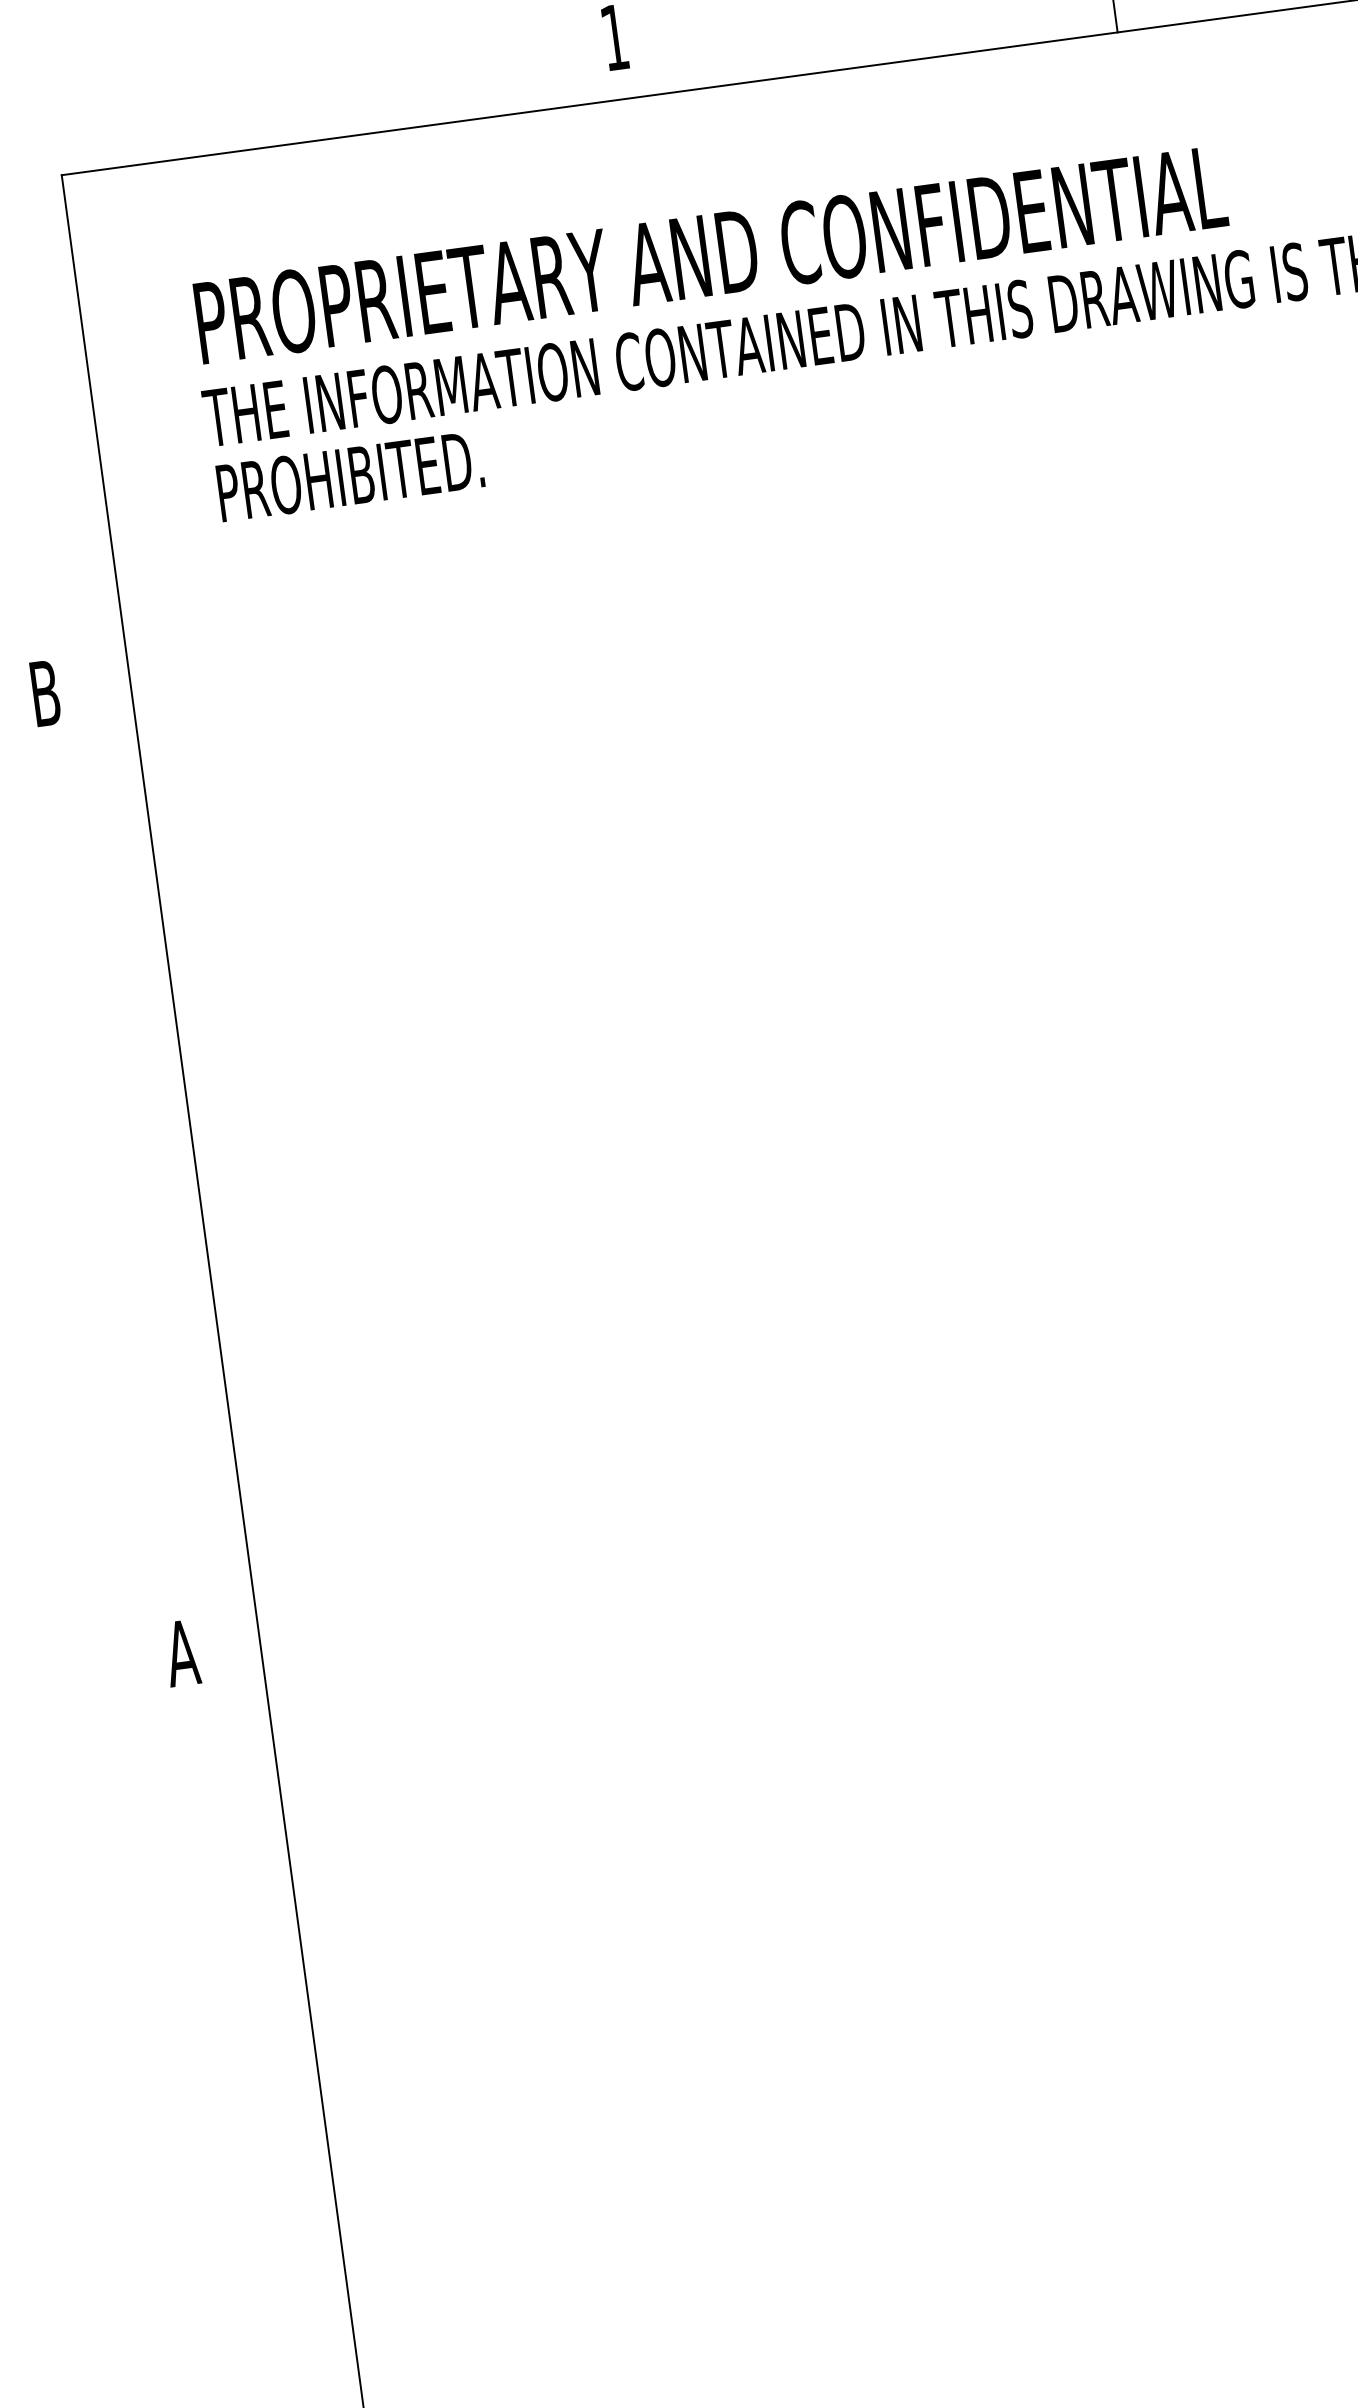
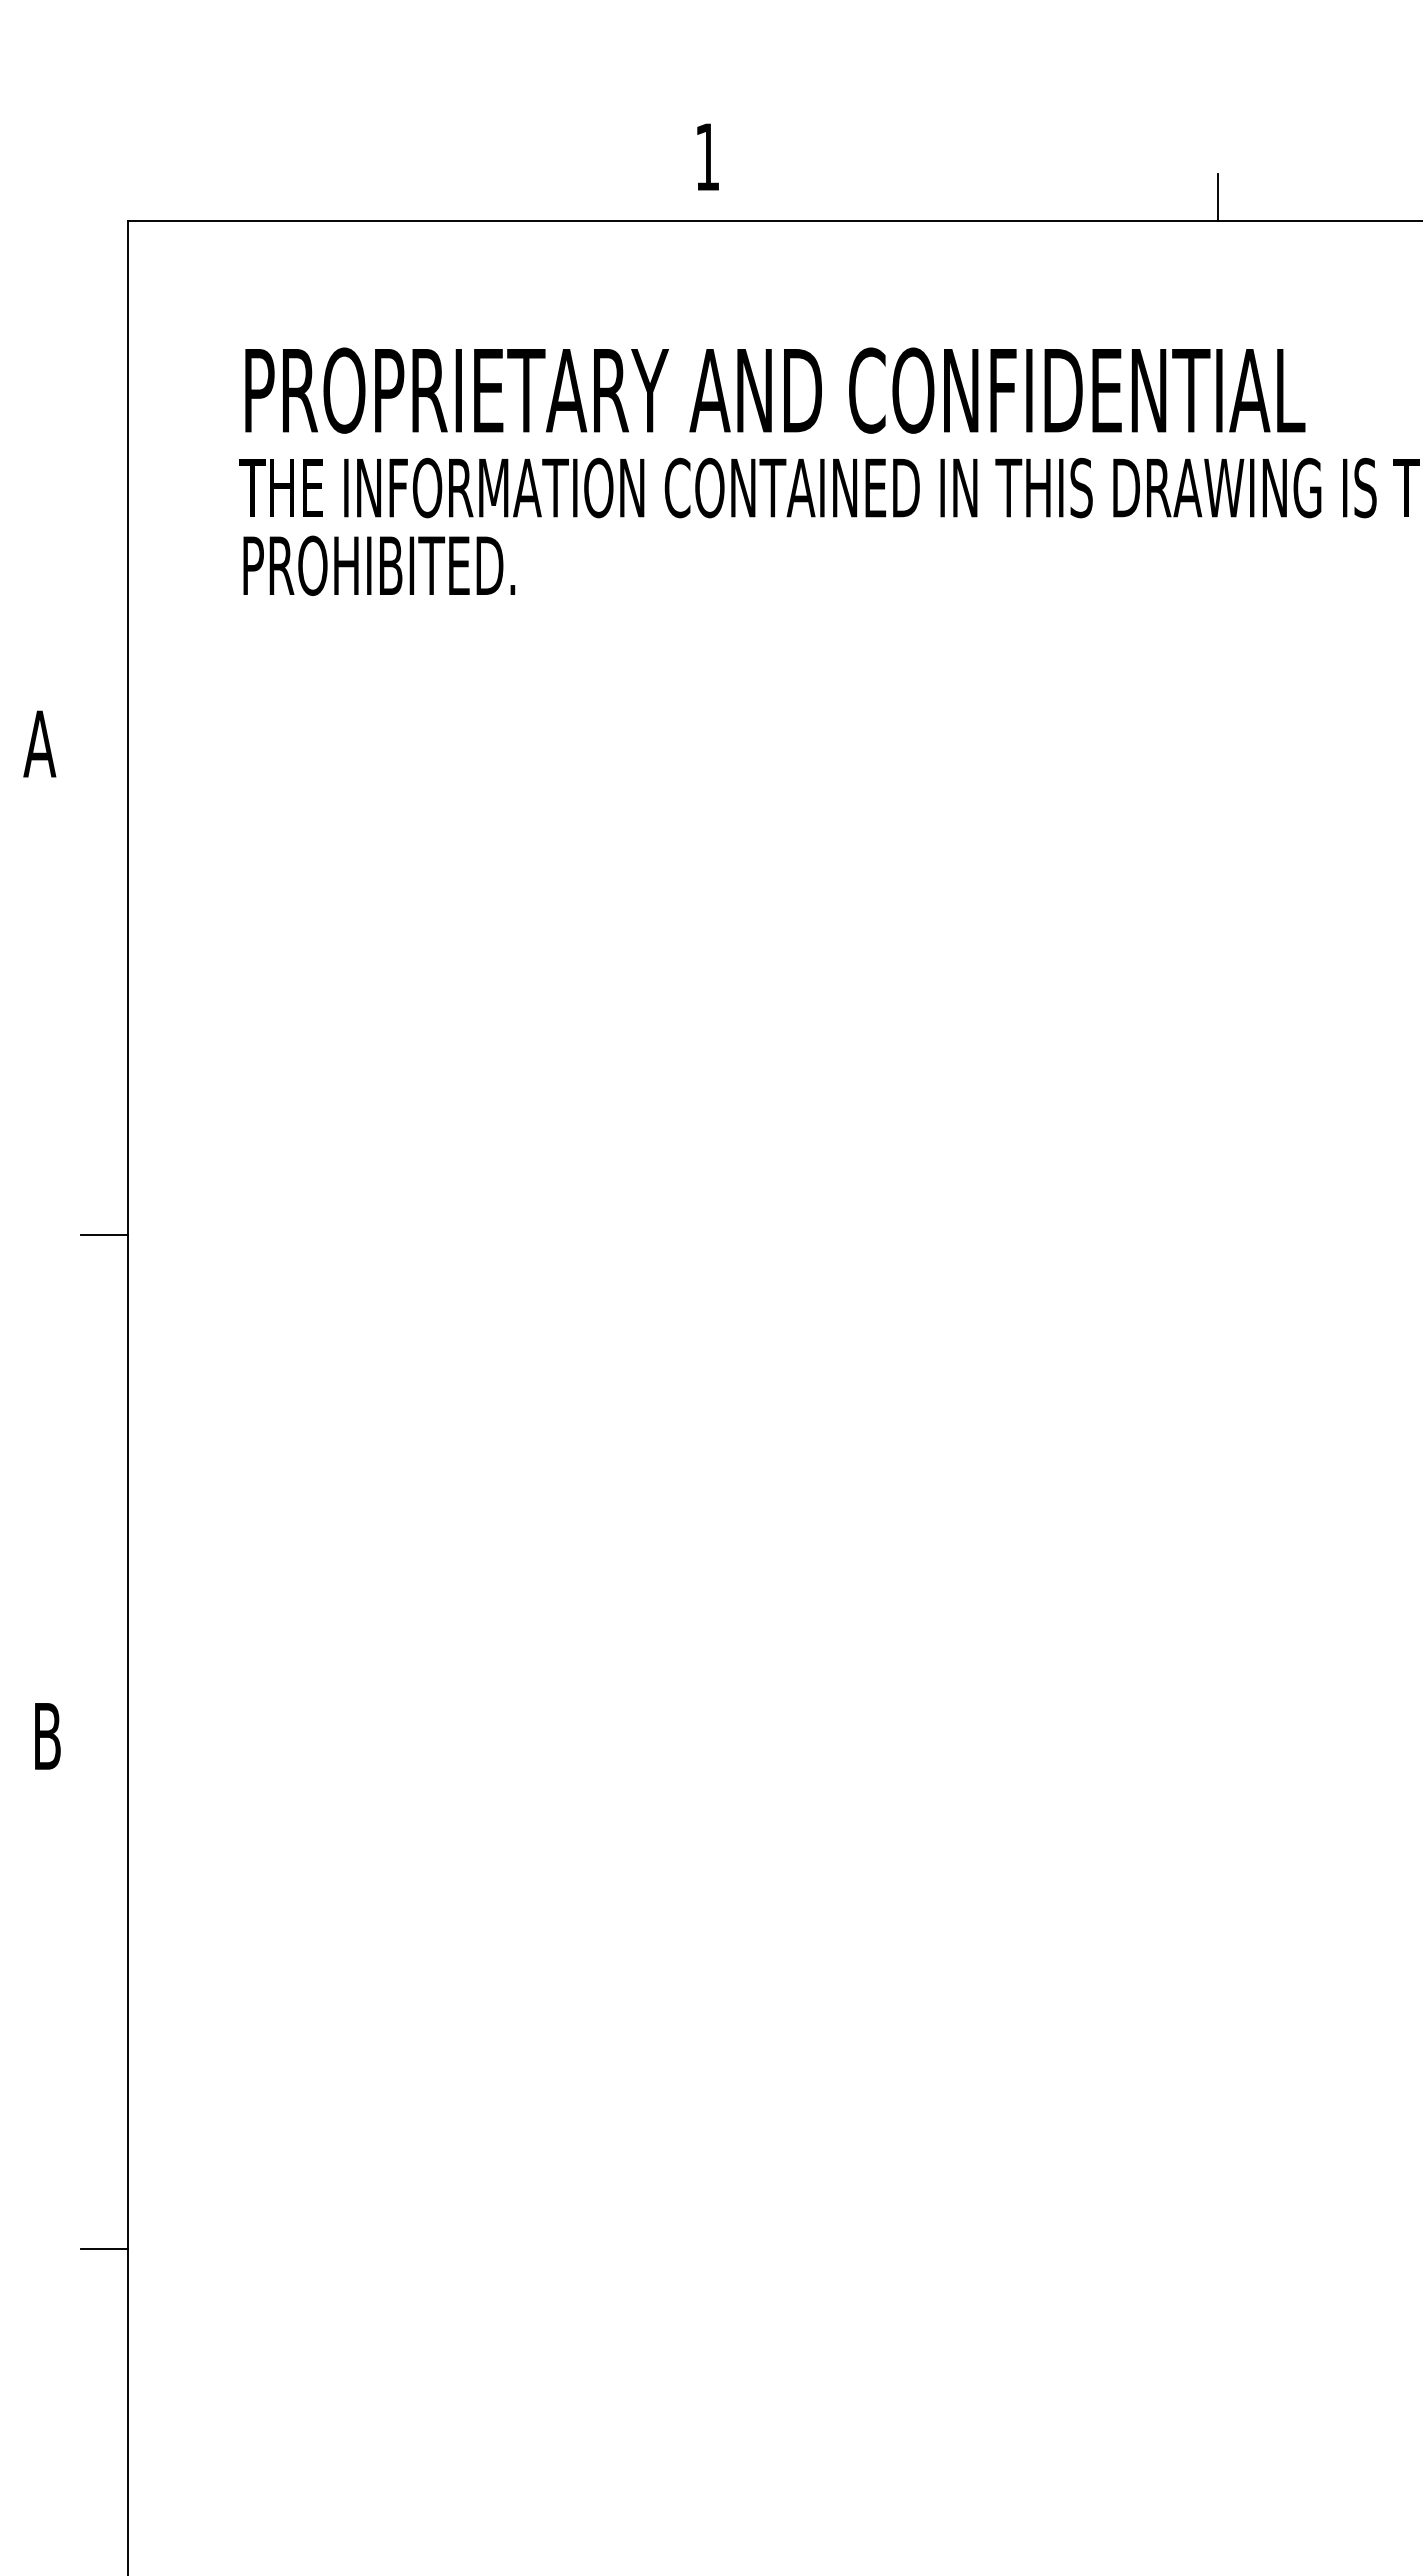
text: (44, 692) -> (39, 743), B -> A
line: (170, 1159) -> (103, 1234), added
text: (181, 1653) -> (46, 1736), A -> B
line: (303, 2142) -> (103, 2249), added

